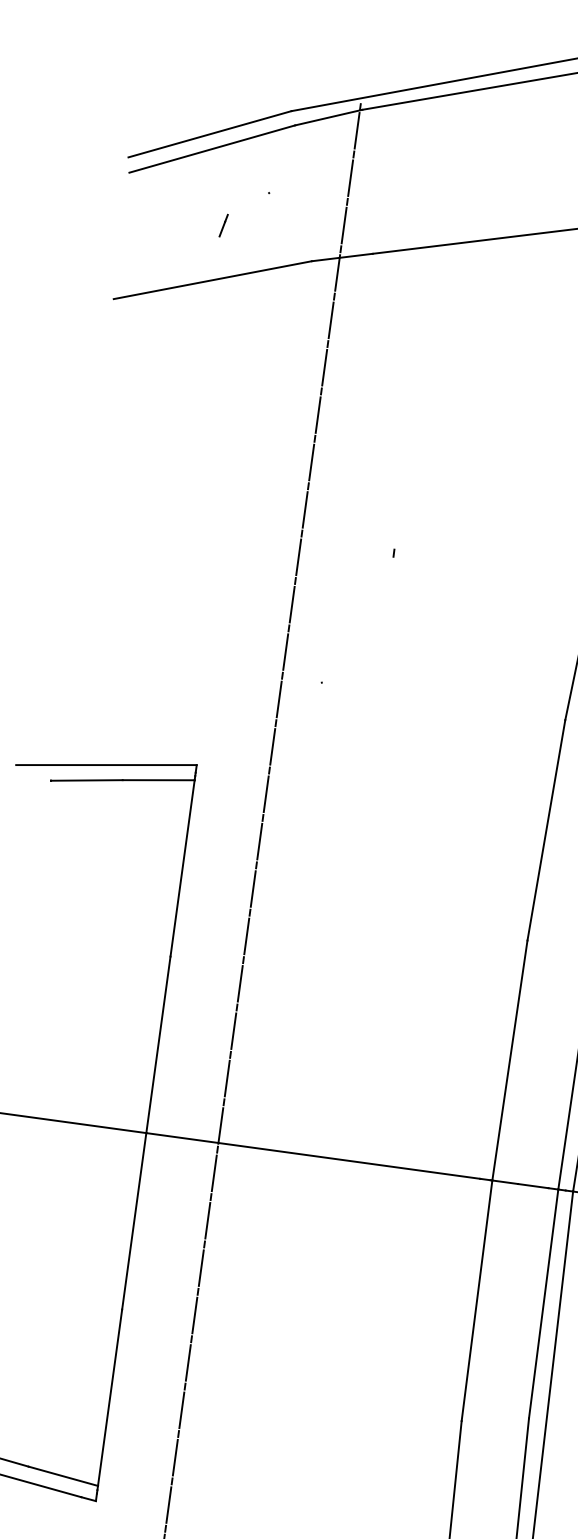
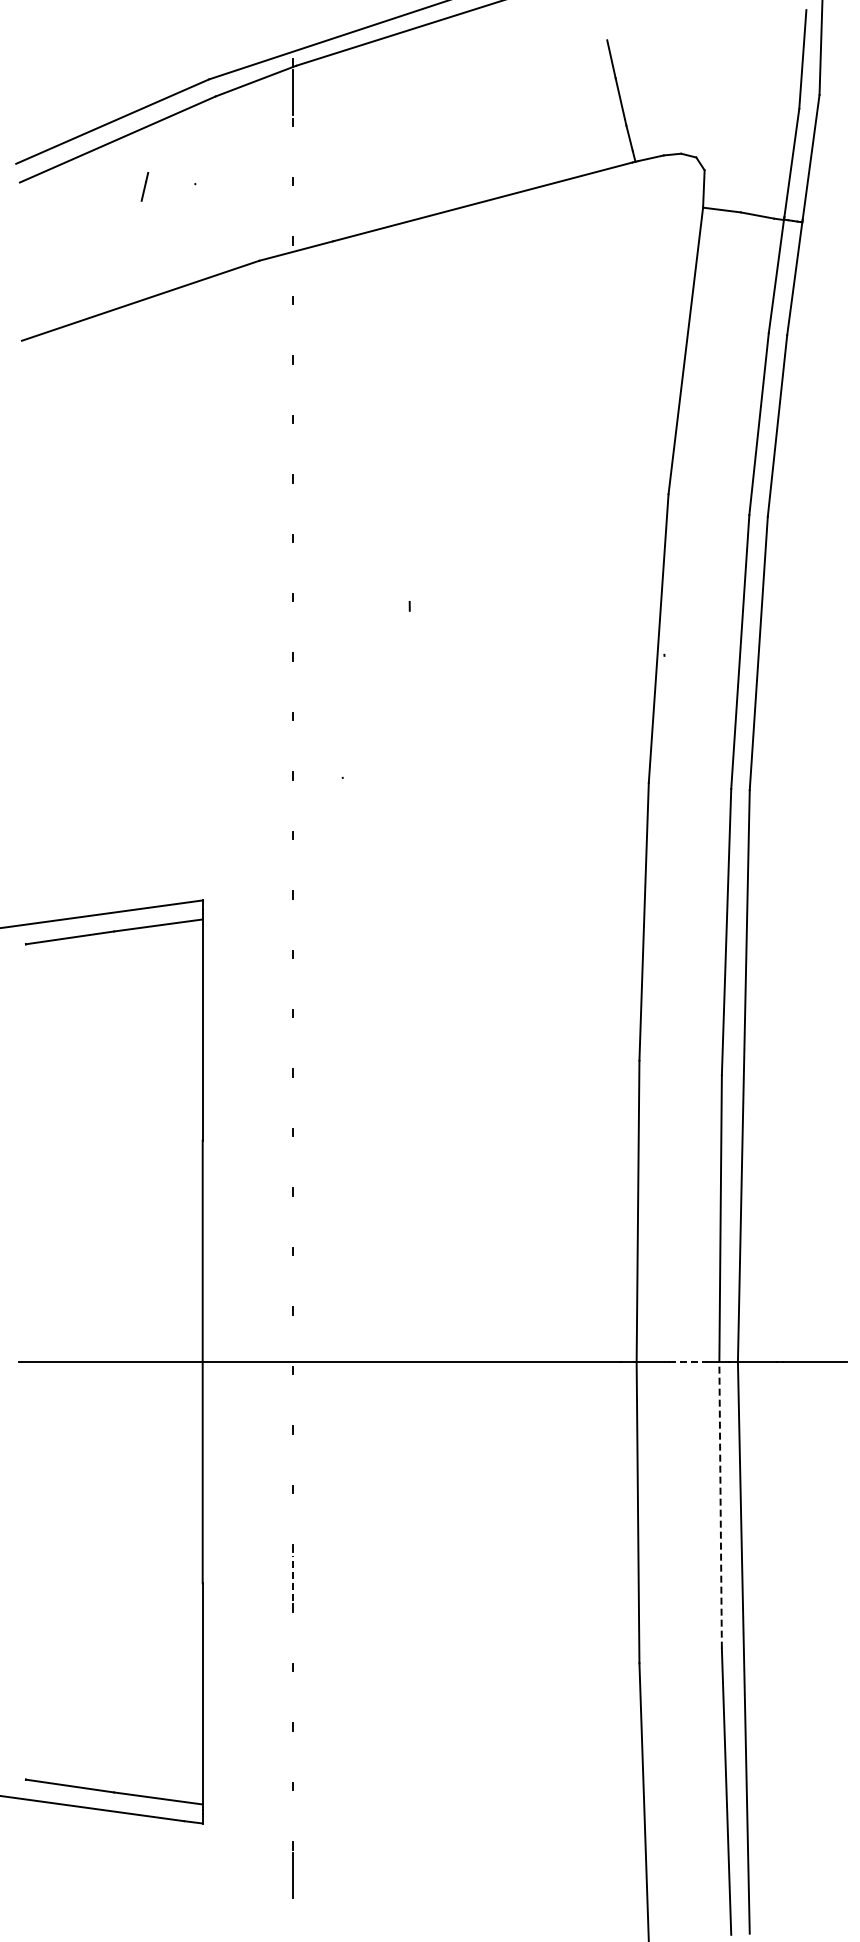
line: (350, 177) -> (293, 151), removed
line: (223, 225) -> (144, 186), moved
line: (344, 225) -> (293, 211), removed
line: (337, 272) -> (293, 270), removed
line: (331, 319) -> (293, 329), removed
line: (324, 367) -> (293, 389), removed
line: (318, 414) -> (293, 448), removed
line: (311, 462) -> (293, 508), removed
line: (305, 509) -> (293, 567), removed
line: (298, 557) -> (293, 627), removed
line: (292, 604) -> (293, 686), removed
line: (285, 652) -> (293, 746), removed
line: (279, 699) -> (293, 805), removed
line: (273, 746) -> (293, 864), removed
line: (266, 794) -> (293, 924), removed
line: (260, 841) -> (293, 983), removed
line: (253, 889) -> (293, 1043), removed
line: (247, 936) -> (293, 1102), removed
line: (240, 983) -> (293, 1162), removed
line: (234, 1031) -> (293, 1221), removed
line: (227, 1078) -> (293, 1280), removed
line: (221, 1125) -> (293, 1340), removed
line: (214, 1172) -> (293, 1399), removed
line: (533, 1185) -> (688, 1361), solid -> dashed
line: (208, 1220) -> (293, 1459), removed
line: (201, 1267) -> (293, 1518), removed
line: (543, 1303) -> (720, 1504), solid -> dashed
line: (195, 1314) -> (293, 1577), solid -> dashed
line: (188, 1362) -> (293, 1637), removed
line: (182, 1409) -> (293, 1696), removed
line: (175, 1457) -> (293, 1756), removed
line: (169, 1504) -> (293, 1815), removed

